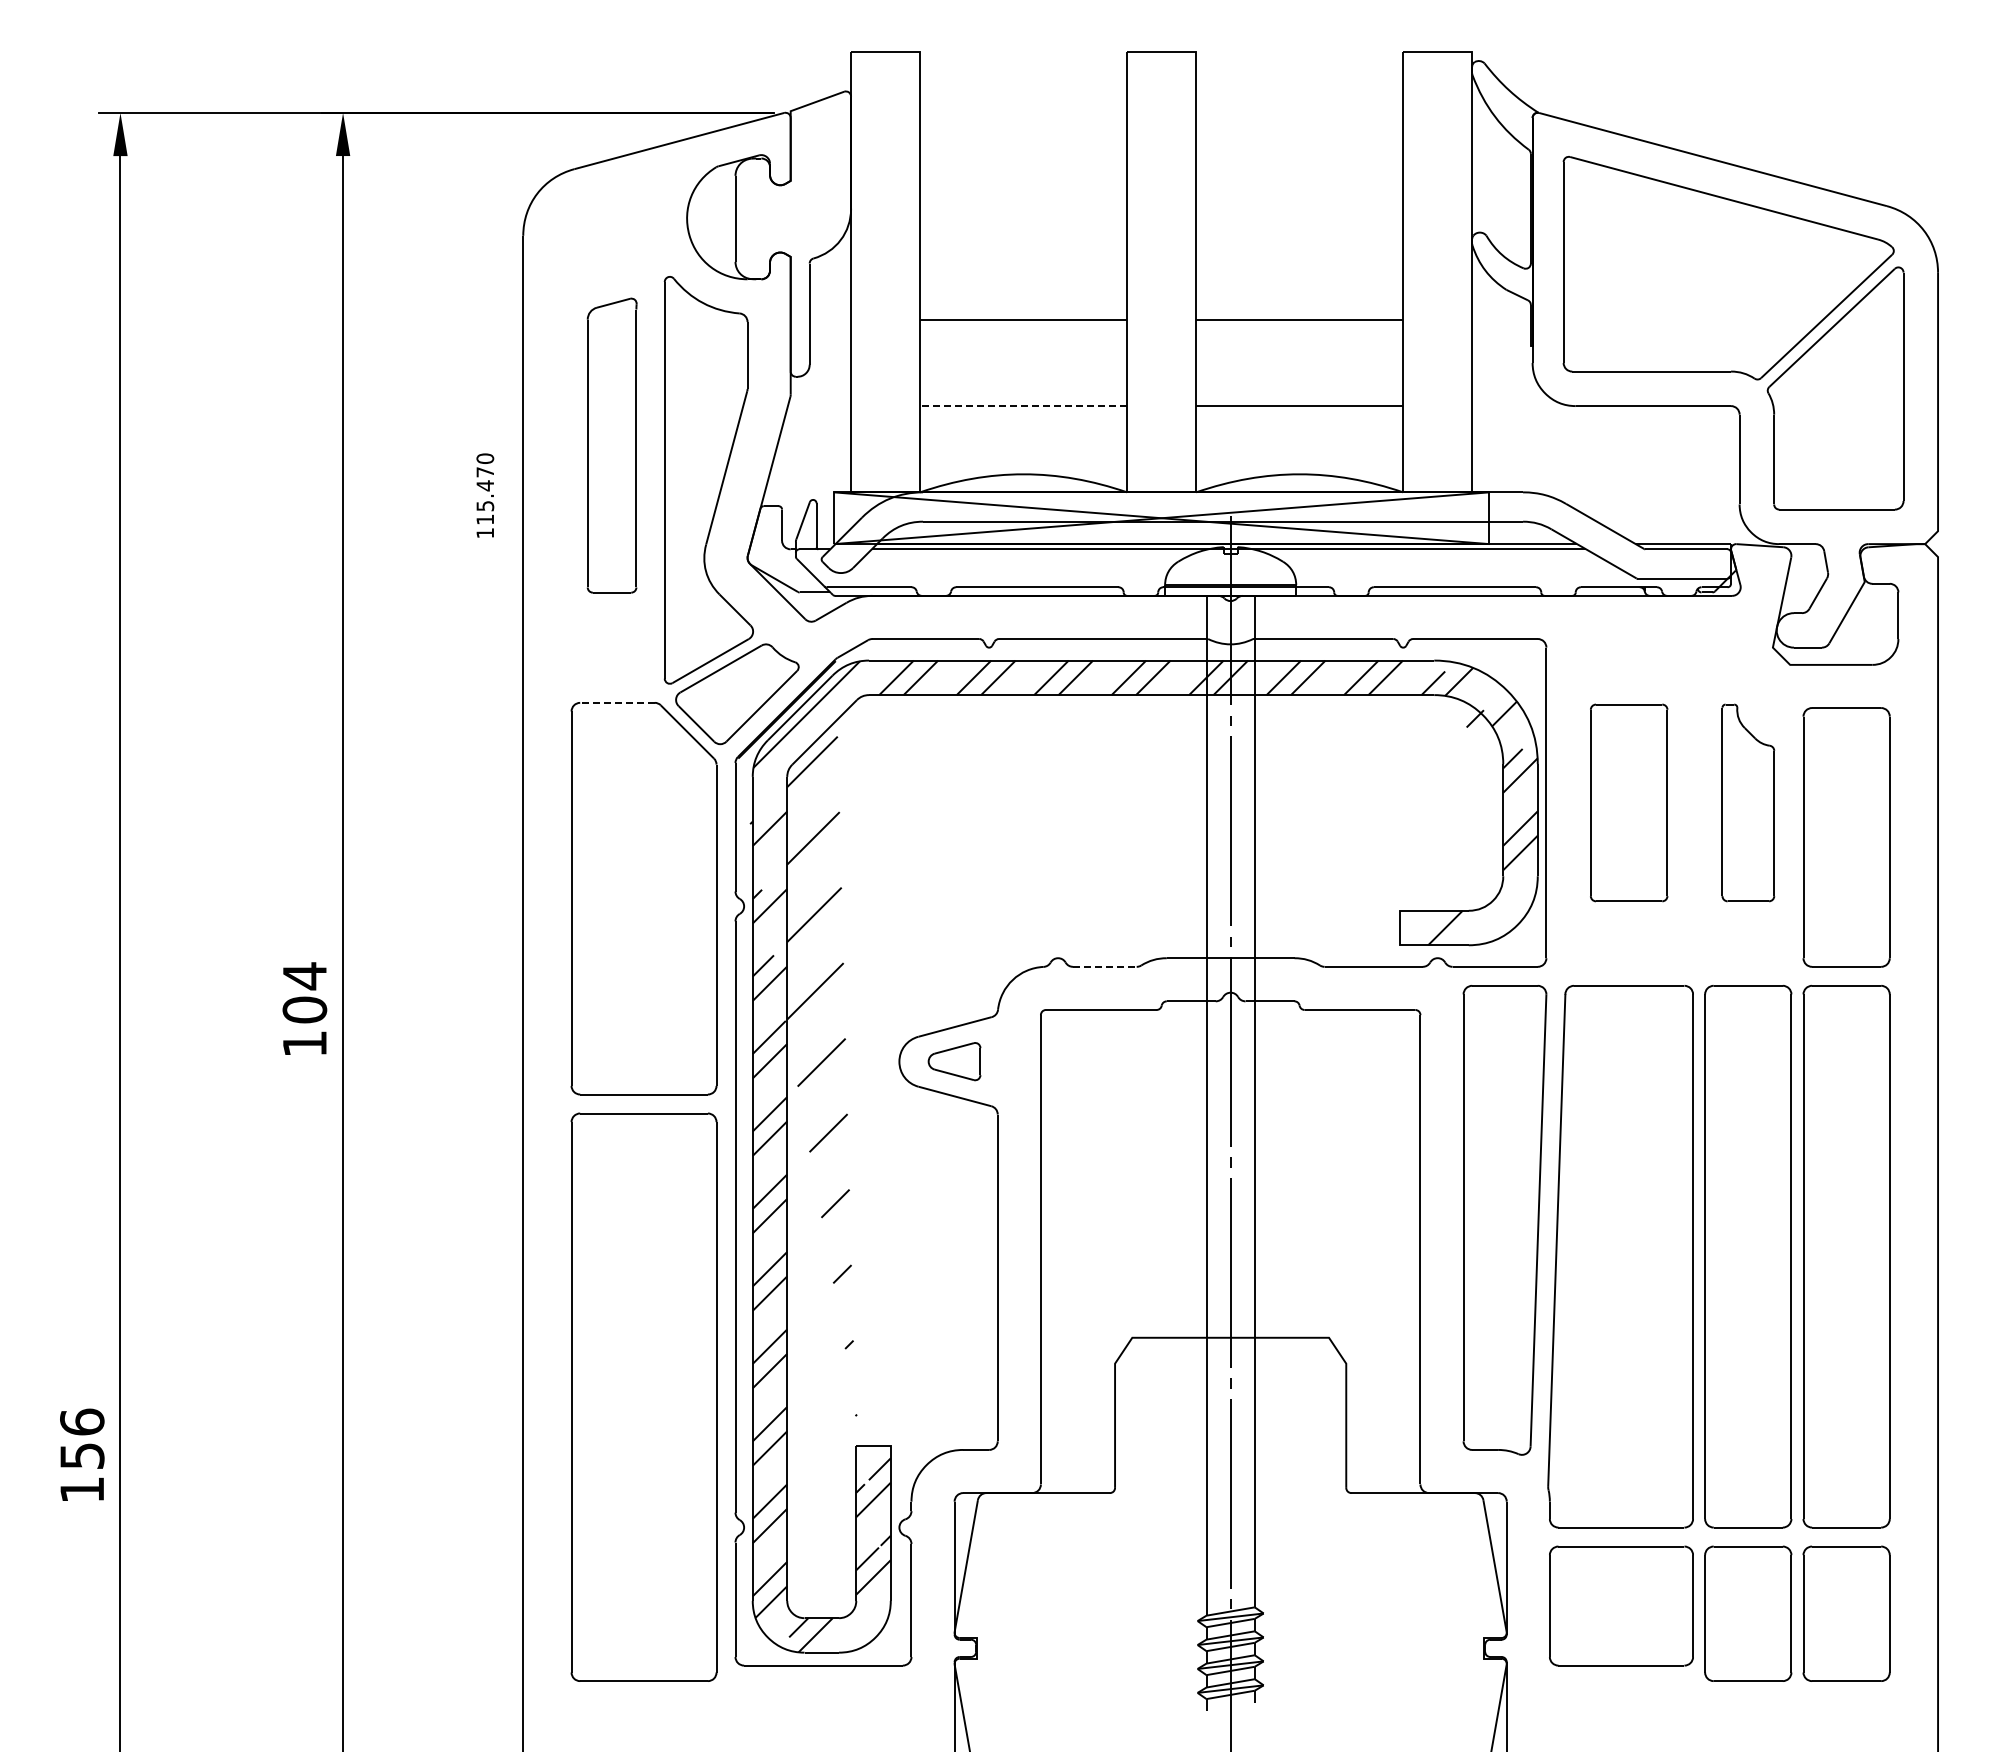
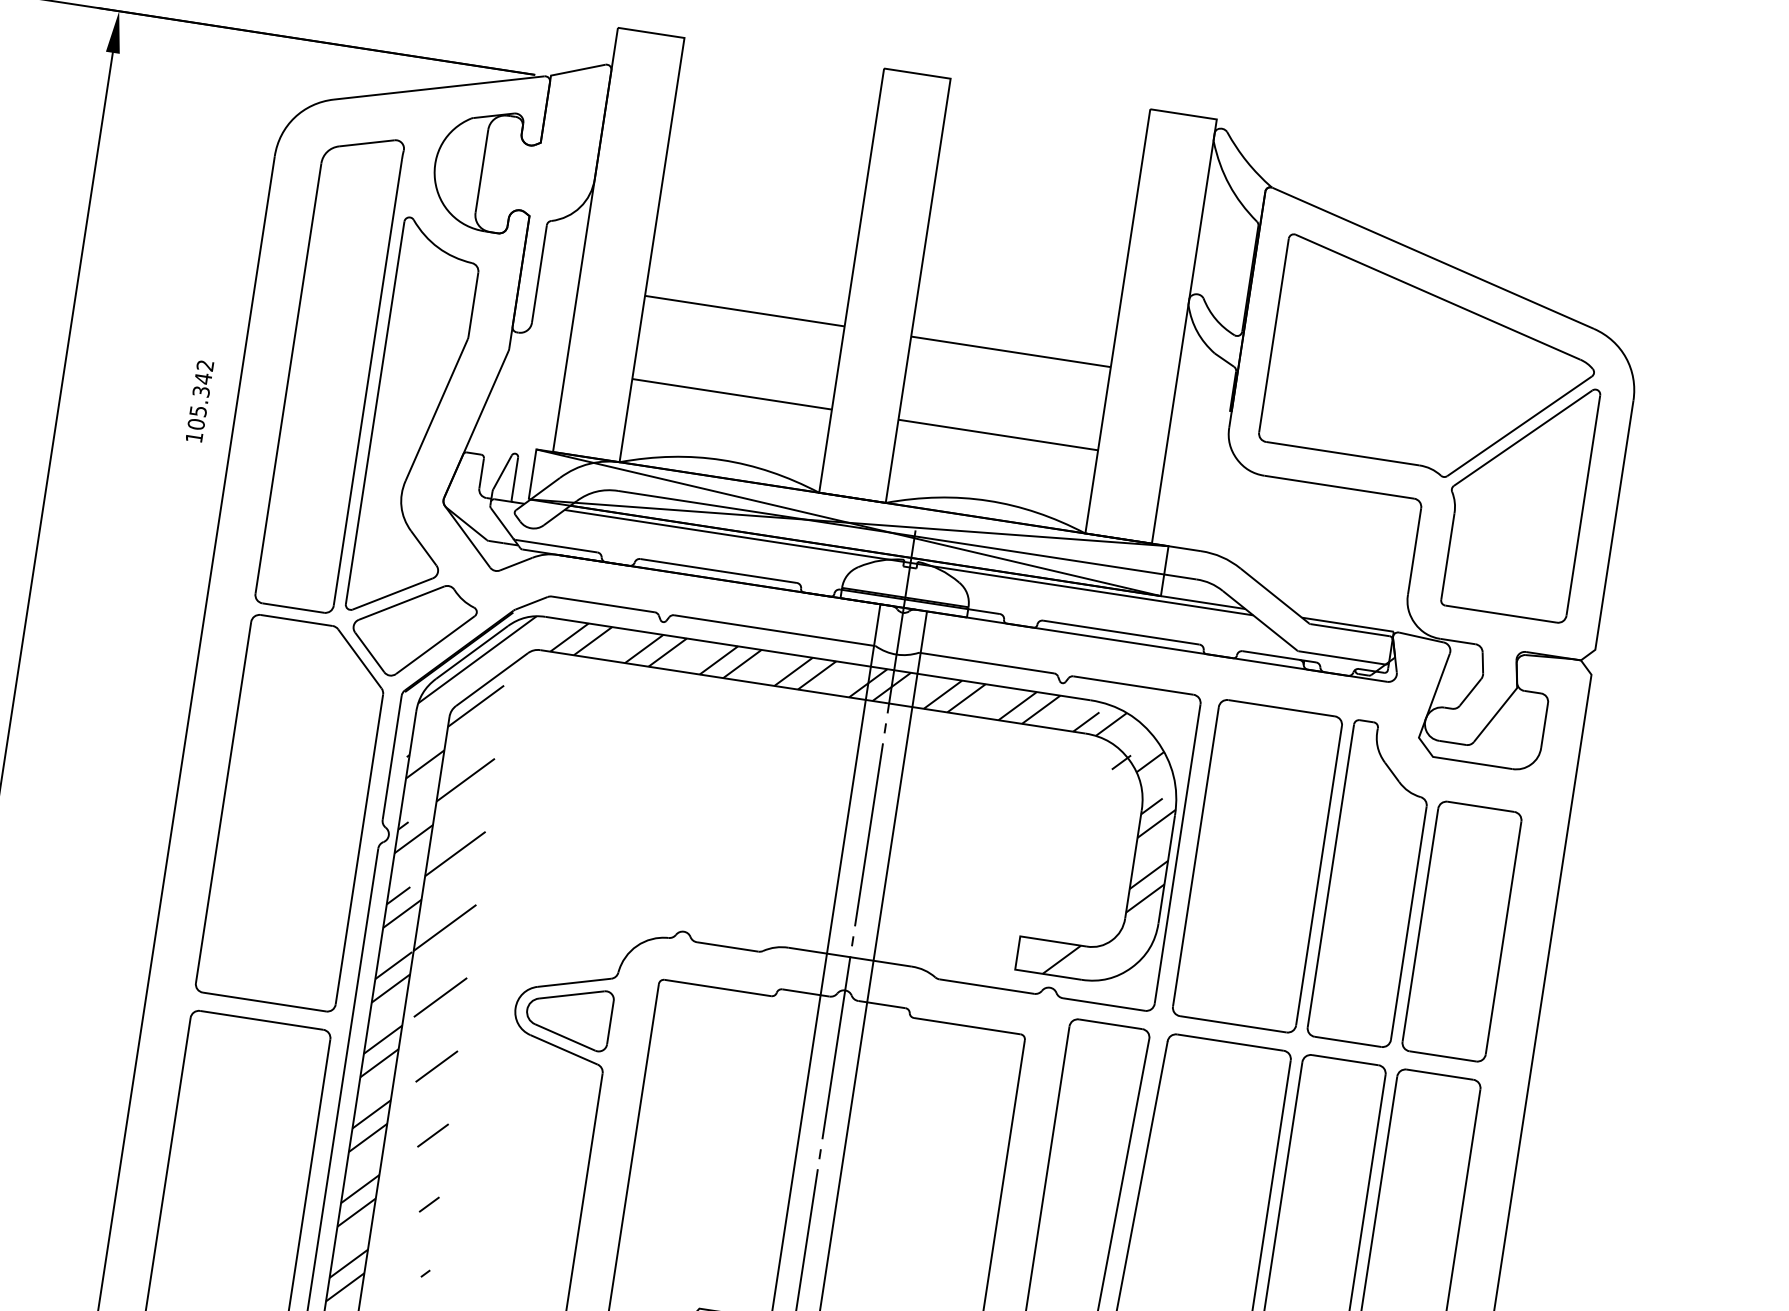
line: (1023, 406) -> (731, 394), dashed -> solid
part: (611, 445) -> (328, 371), size x1.67
text: (485, 488) -> (201, 394), 115.470 -> 105.342
line: (616, 702) -> (295, 620), dashed -> solid
part: (1628, 802) -> (1256, 865), size x1.67
part: (1748, 802) -> (1372, 883), size x1.67
line: (1104, 966) -> (727, 946), dashed -> solid
part: (954, 1061) -> (568, 1016), size x1.67

